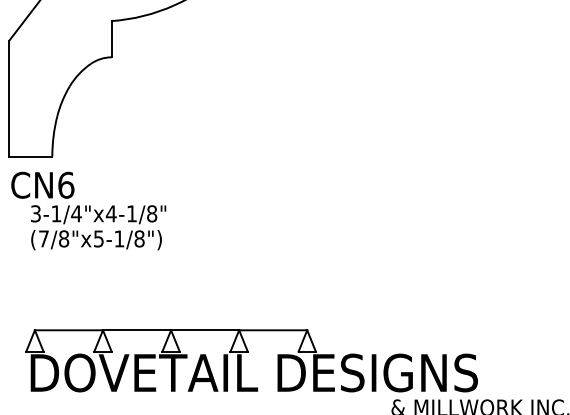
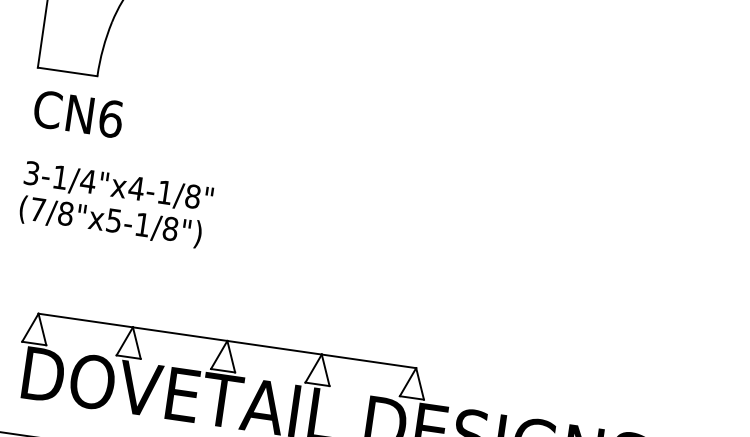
text: (98, 227) -> (115, 204), moved

